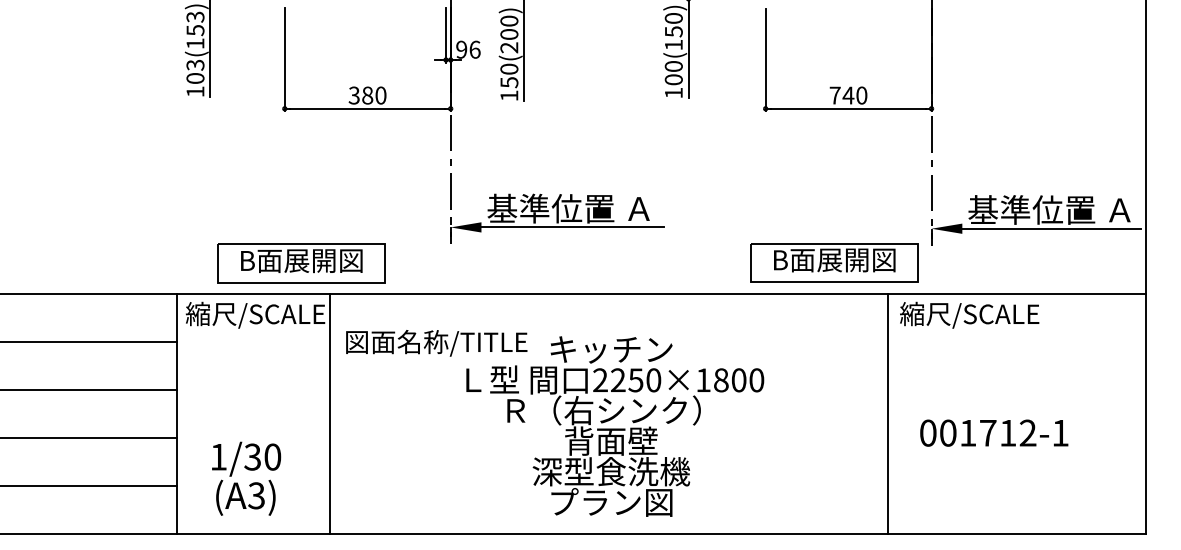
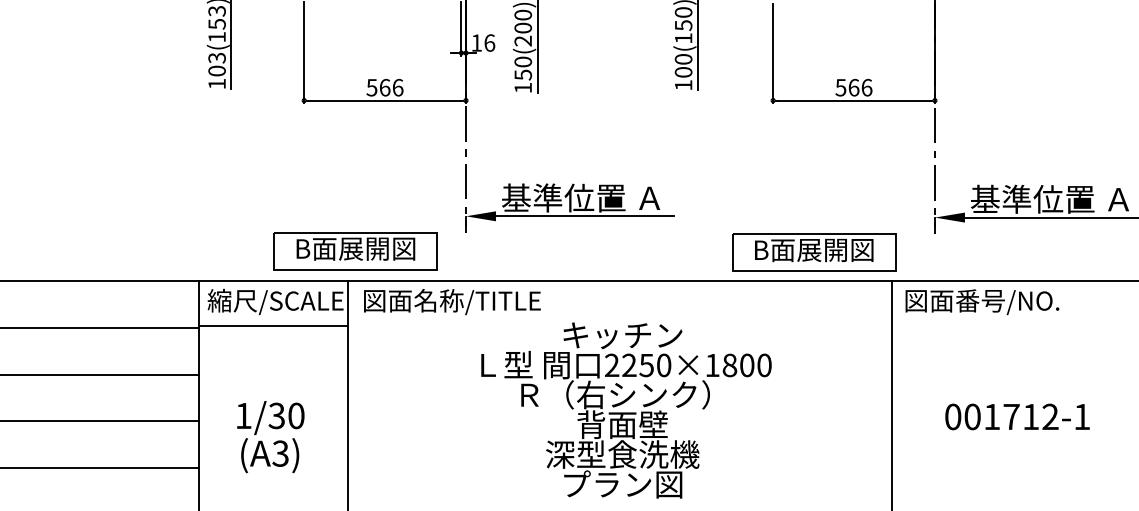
text: (461, 49) -> (476, 42), 96 -> 16
text: (367, 95) -> (384, 87), 380 -> 566
text: (848, 95) -> (853, 87), 740 -> 566
part: (834, 262) -> (813, 252), moved
part: (301, 263) -> (355, 251), moved
text: (979, 314) -> (981, 301), 縮尺/SCALE -> 図面番号/NO.
line: (253, 339) -> (273, 325), added
text: (436, 343) -> (452, 302), moved
text: (994, 432) -> (1017, 416), moved
text: (246, 478) -> (270, 436), moved

